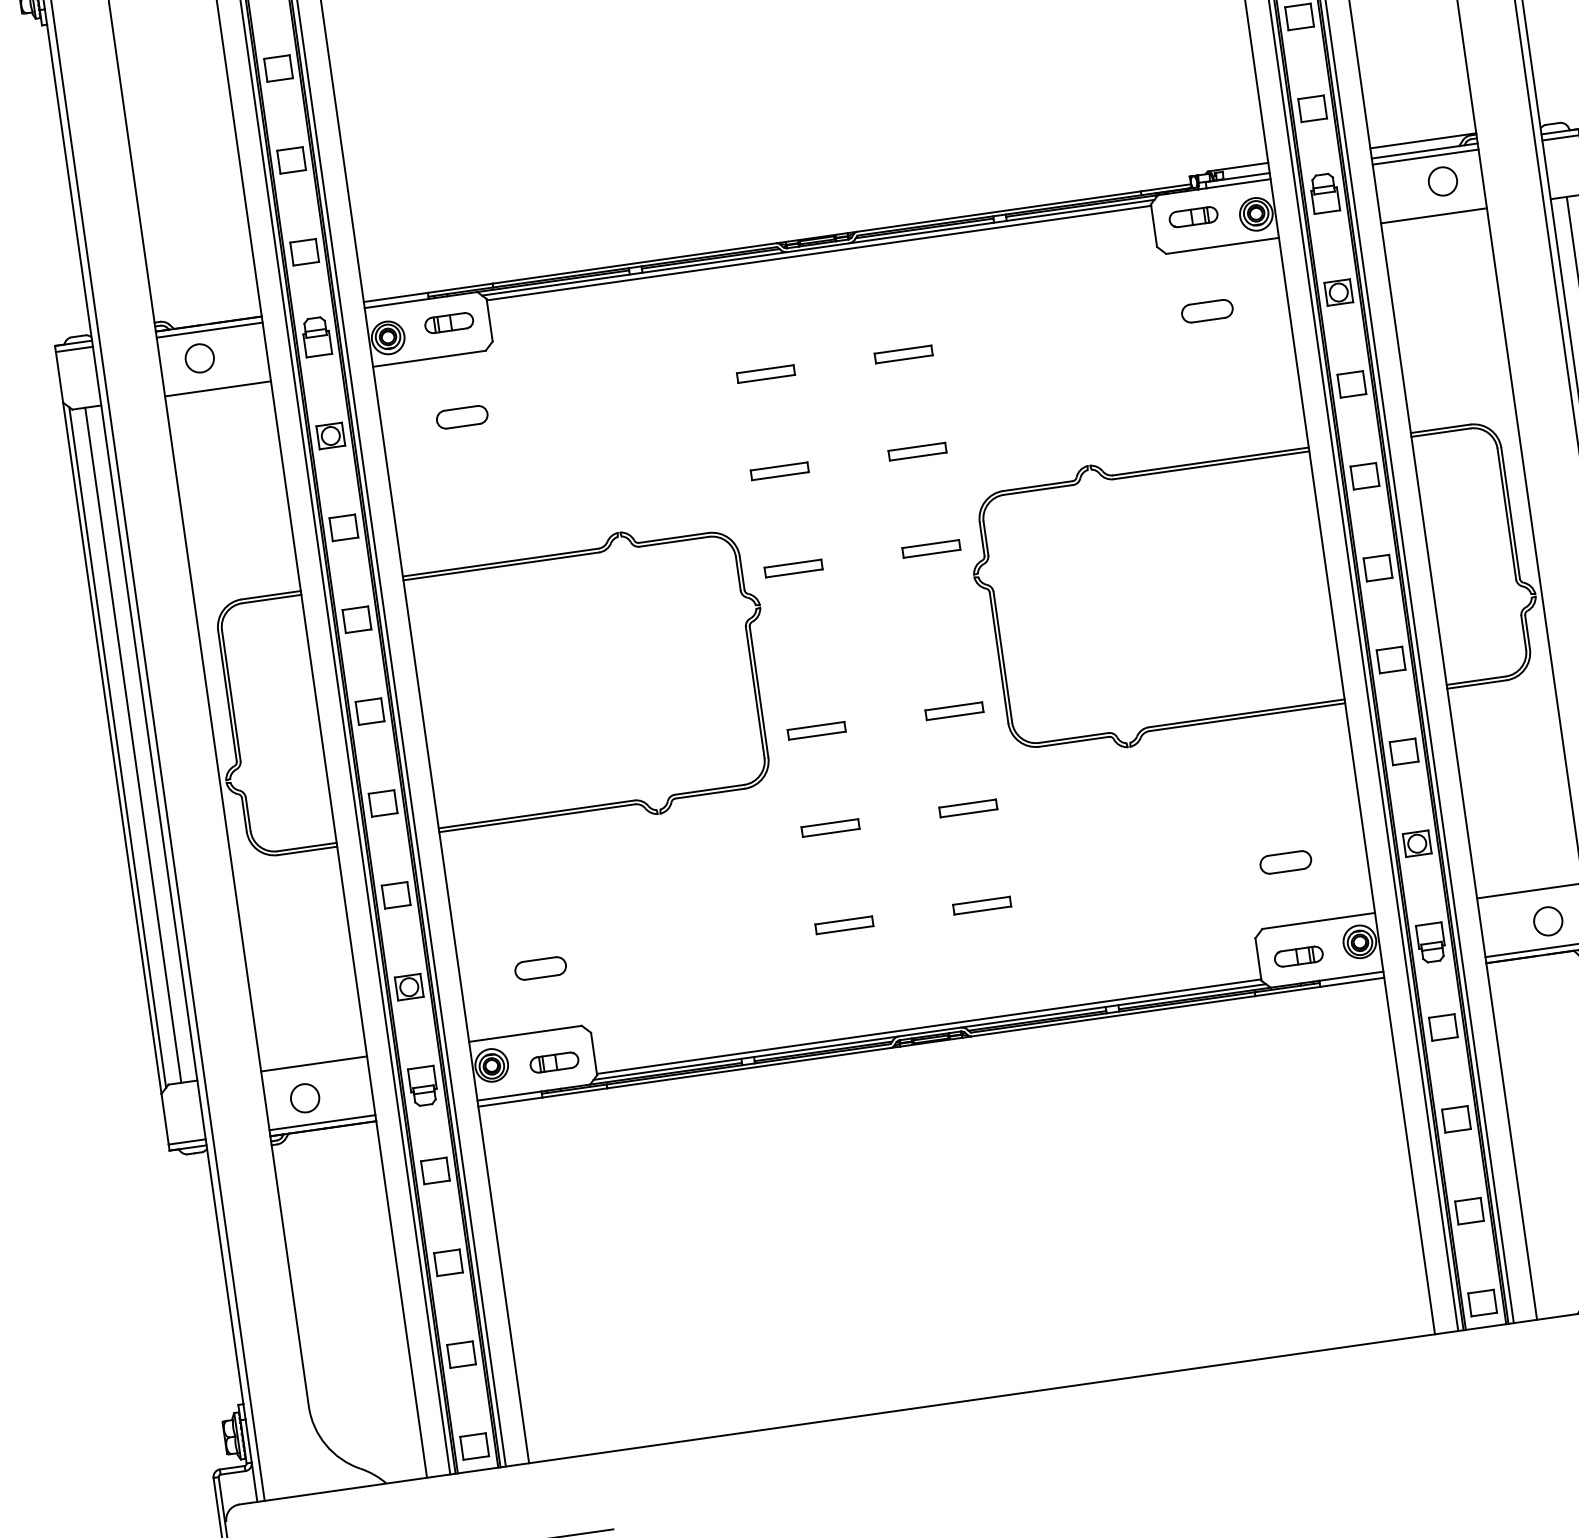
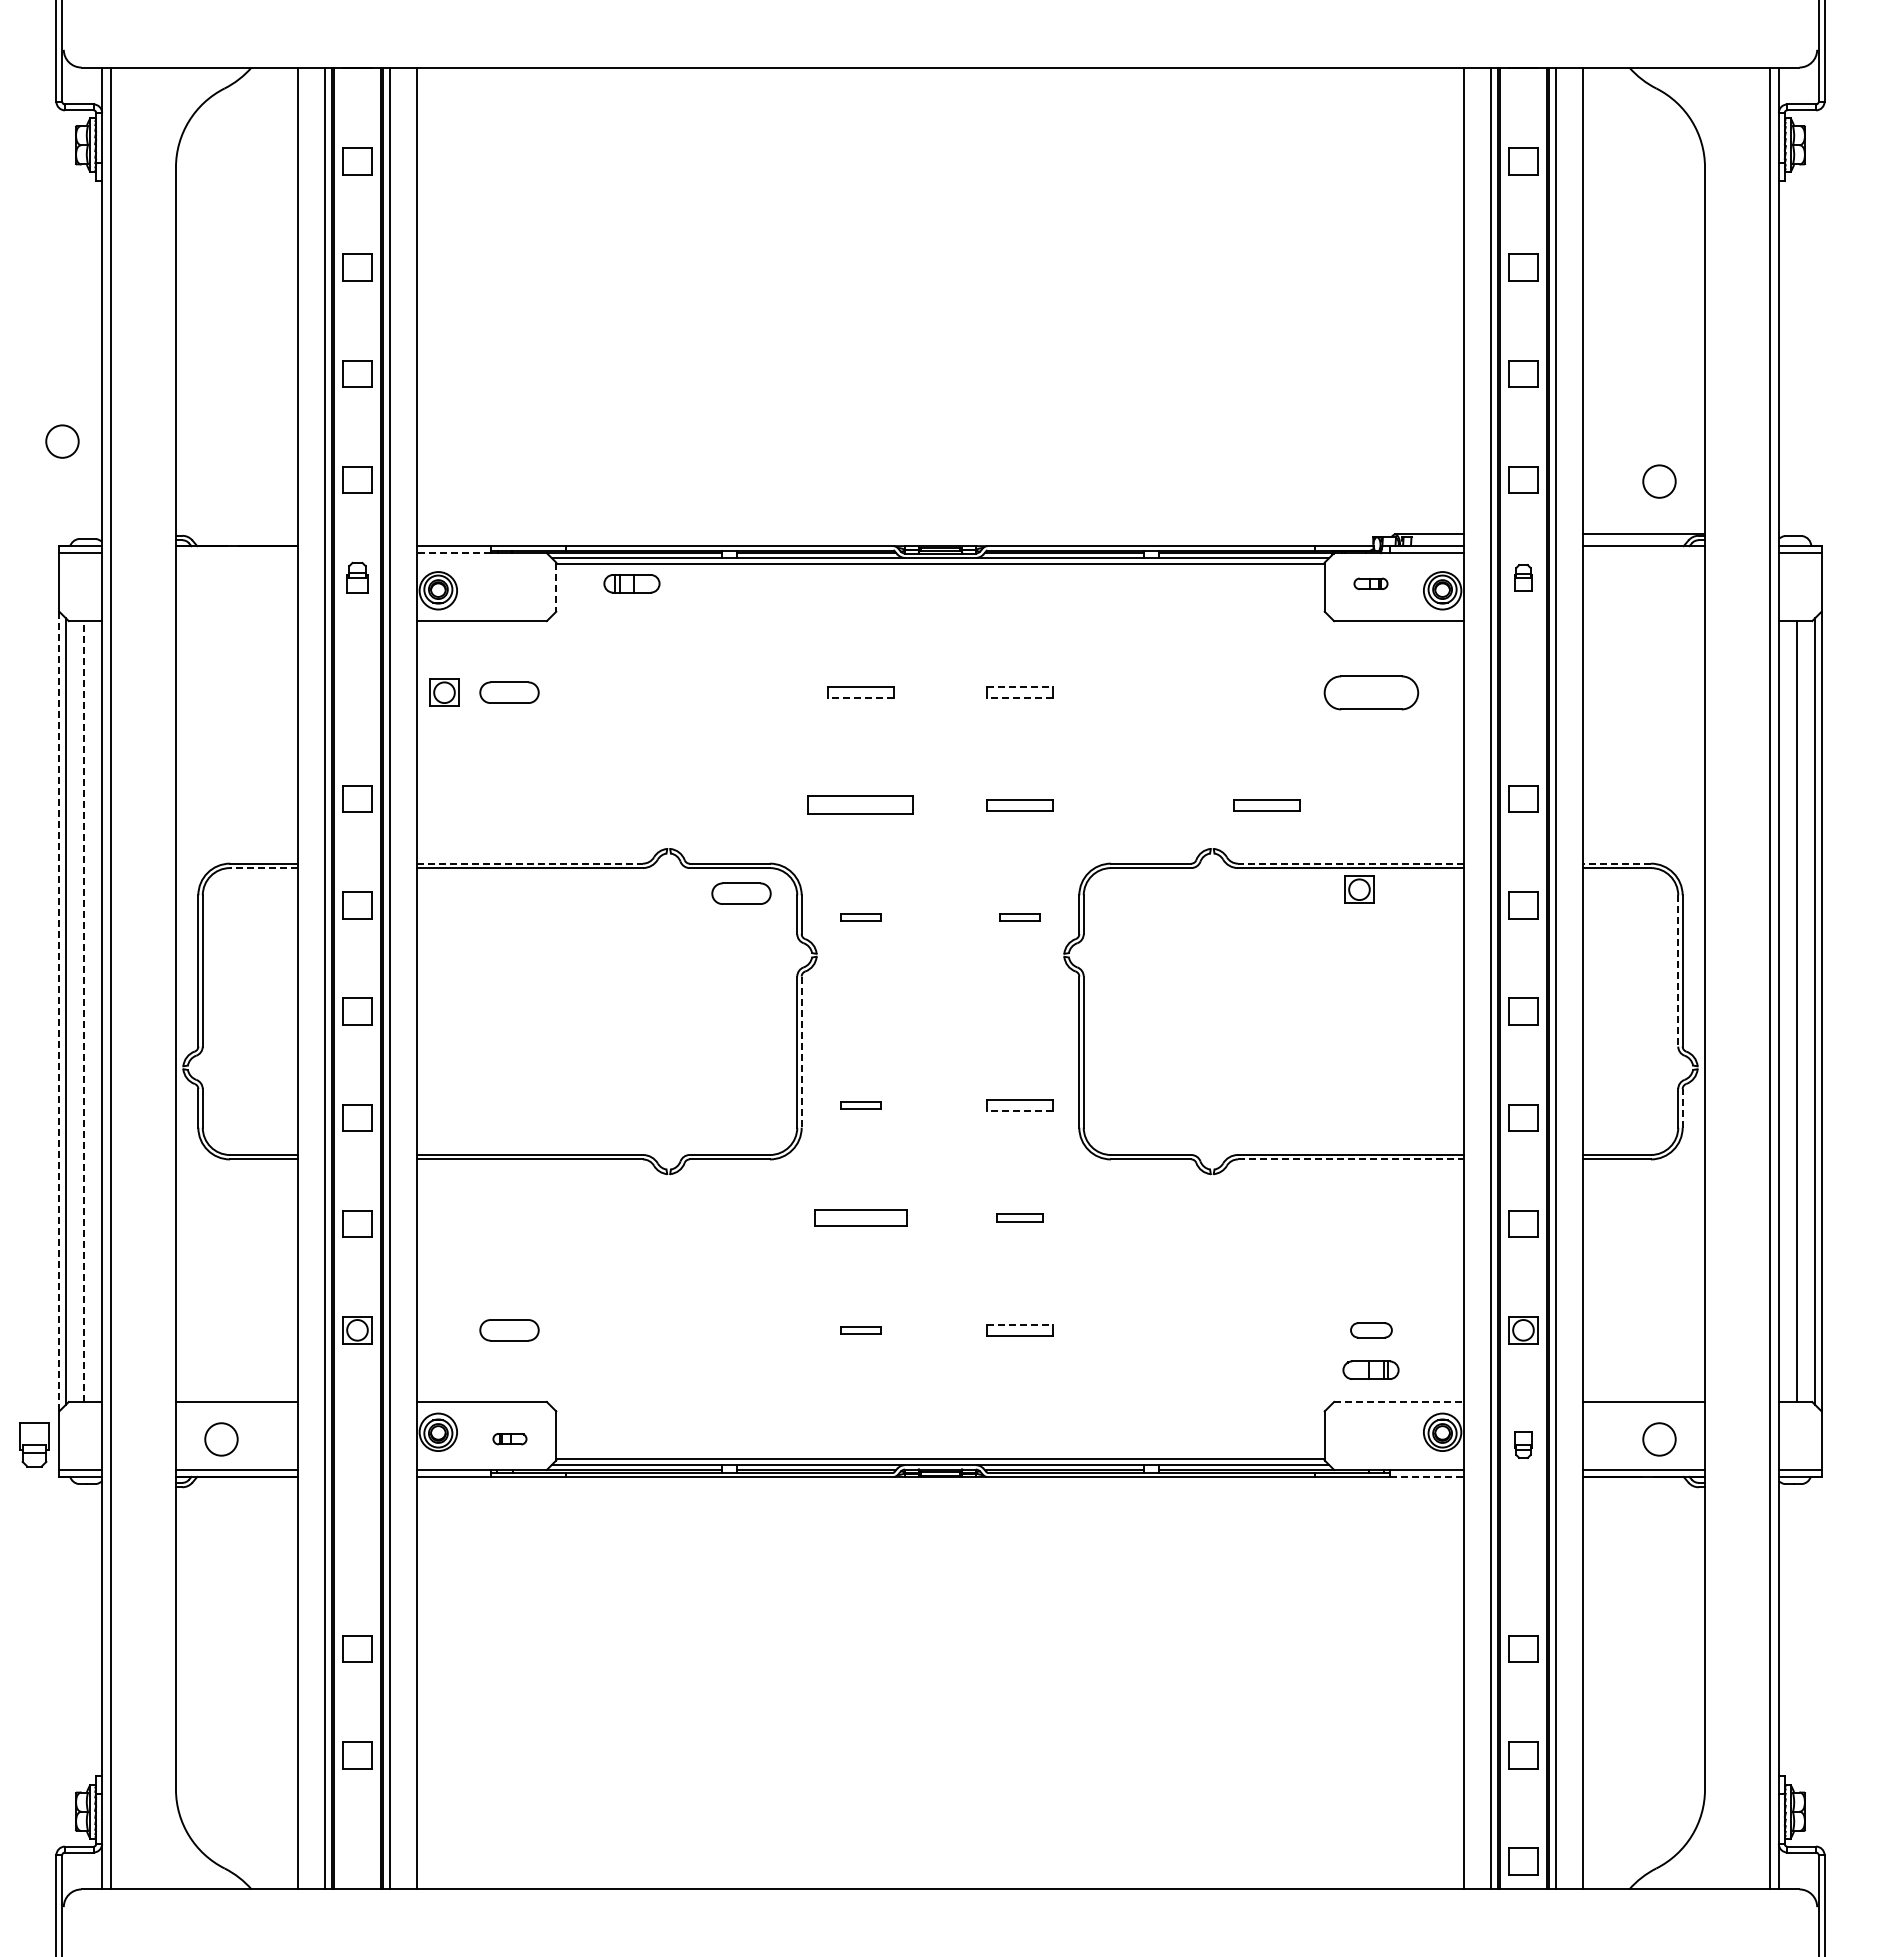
line: (1425, 157) -> (1643, 553), removed
circle: (1442, 181) -> (1659, 481), moved
part: (1324, 192) -> (1523, 577), size x0.6
part: (1193, 216) -> (1370, 583), size x0.6
line: (1433, 216) -> (1643, 621), removed
part: (1338, 292) -> (1359, 889), moved
line: (396, 303) -> (453, 553), solid -> dashed
part: (1207, 311) -> (1371, 692), size x1.6
line: (489, 320) -> (556, 587), solid -> dashed
part: (448, 322) -> (631, 583), moved
line: (209, 330) -> (236, 553), removed
part: (316, 336) -> (357, 577), size x0.7
line: (903, 349) -> (1020, 687), solid -> dashed
circle: (199, 358) -> (62, 441), moved
line: (904, 359) -> (1020, 698), solid -> dashed
line: (766, 379) -> (860, 698), solid -> dashed
line: (217, 389) -> (236, 621), removed
part: (1130, 421) -> (1266, 805), added
line: (1440, 428) -> (1616, 863), solid -> dashed
part: (330, 435) -> (444, 692), moved
line: (1210, 461) -> (1350, 863), solid -> dashed
part: (779, 471) -> (860, 805), size x1.6
line: (1507, 513) -> (1678, 970), solid -> dashed
part: (930, 548) -> (1019, 917), size x0.6
line: (501, 562) -> (530, 863), solid -> dashed
part: (687, 562) -> (741, 893), added
part: (793, 568) -> (860, 917), size x0.6
line: (271, 599) -> (263, 868), solid -> dashed
line: (1527, 631) -> (1682, 1107), solid -> dashed
line: (758, 692) -> (801, 1052), solid -> dashed
line: (955, 716) -> (1020, 1111), solid -> dashed
line: (1247, 717) -> (1351, 1159), solid -> dashed
part: (816, 730) -> (860, 1105), size x0.6
line: (133, 745) -> (83, 1011), solid -> dashed
line: (112, 748) -> (59, 1011), solid -> dashed
part: (967, 808) -> (1019, 1217), size x0.7
part: (830, 827) -> (860, 1217), size x1.4
part: (1285, 862) -> (1371, 1330), size x0.7
line: (981, 900) -> (1020, 1324), solid -> dashed
line: (1318, 920) -> (1399, 1401), solid -> dashed
part: (844, 925) -> (860, 1330), size x0.6
part: (1431, 942) -> (1523, 1444), size x0.6
part: (1298, 956) -> (1370, 1369), moved
line: (1352, 981) -> (1427, 1476), solid -> dashed
part: (1443, 1027) -> (1523, 1542), removed
part: (553, 1062) -> (509, 1438), size x0.6
part: (423, 1085) -> (34, 1444), moved
part: (435, 1170) -> (357, 1542), removed
part: (474, 1446) -> (357, 1861), removed

